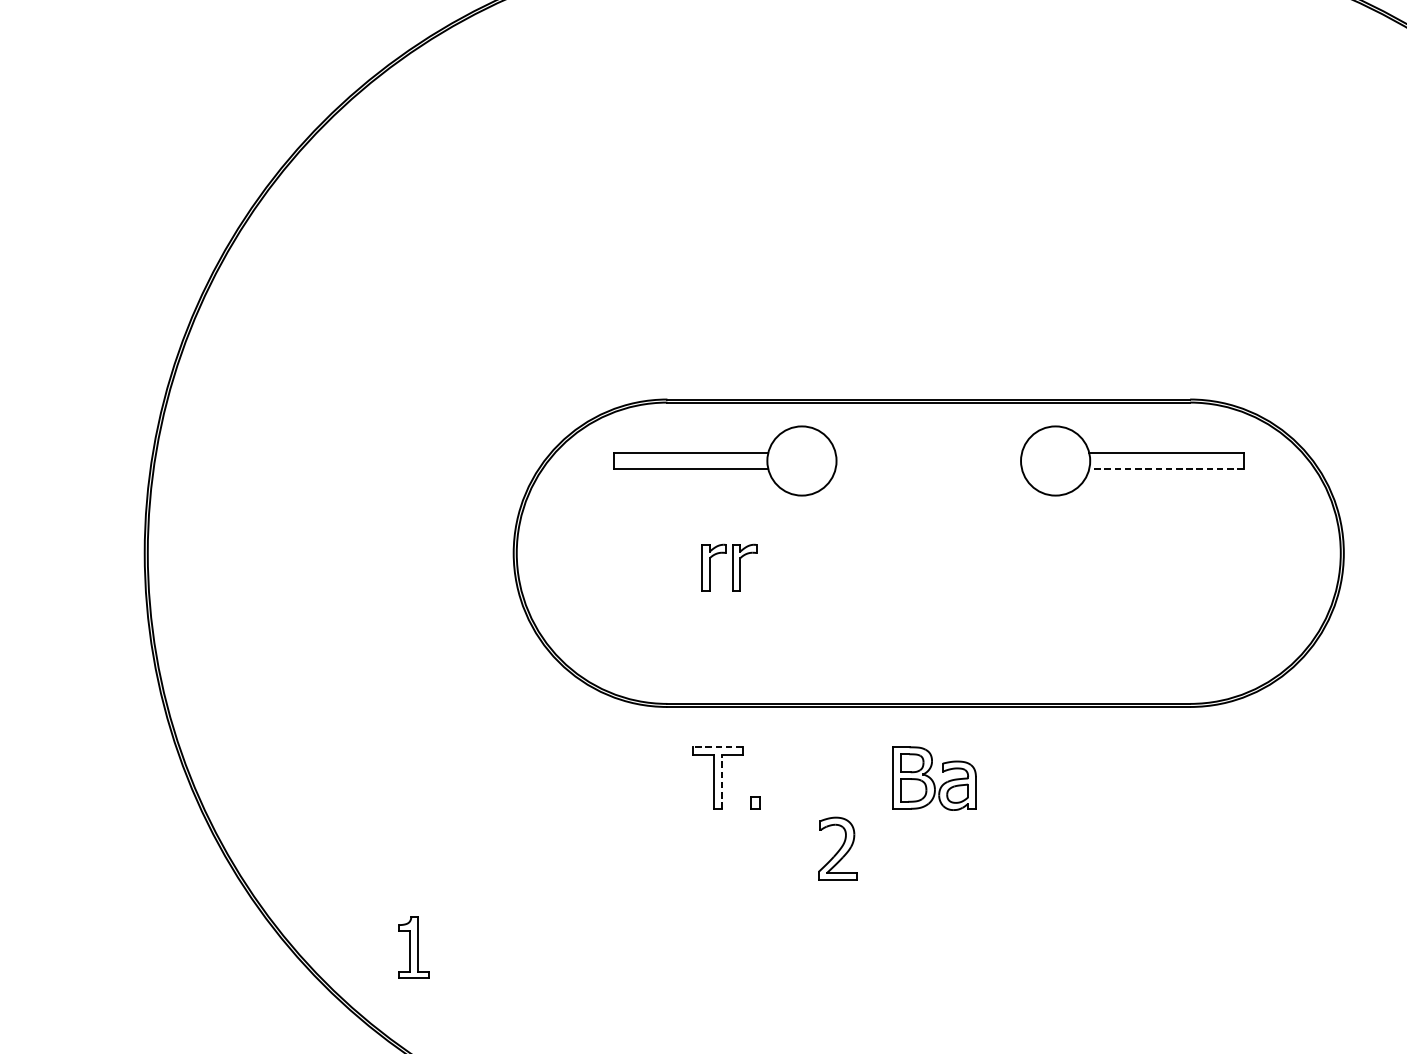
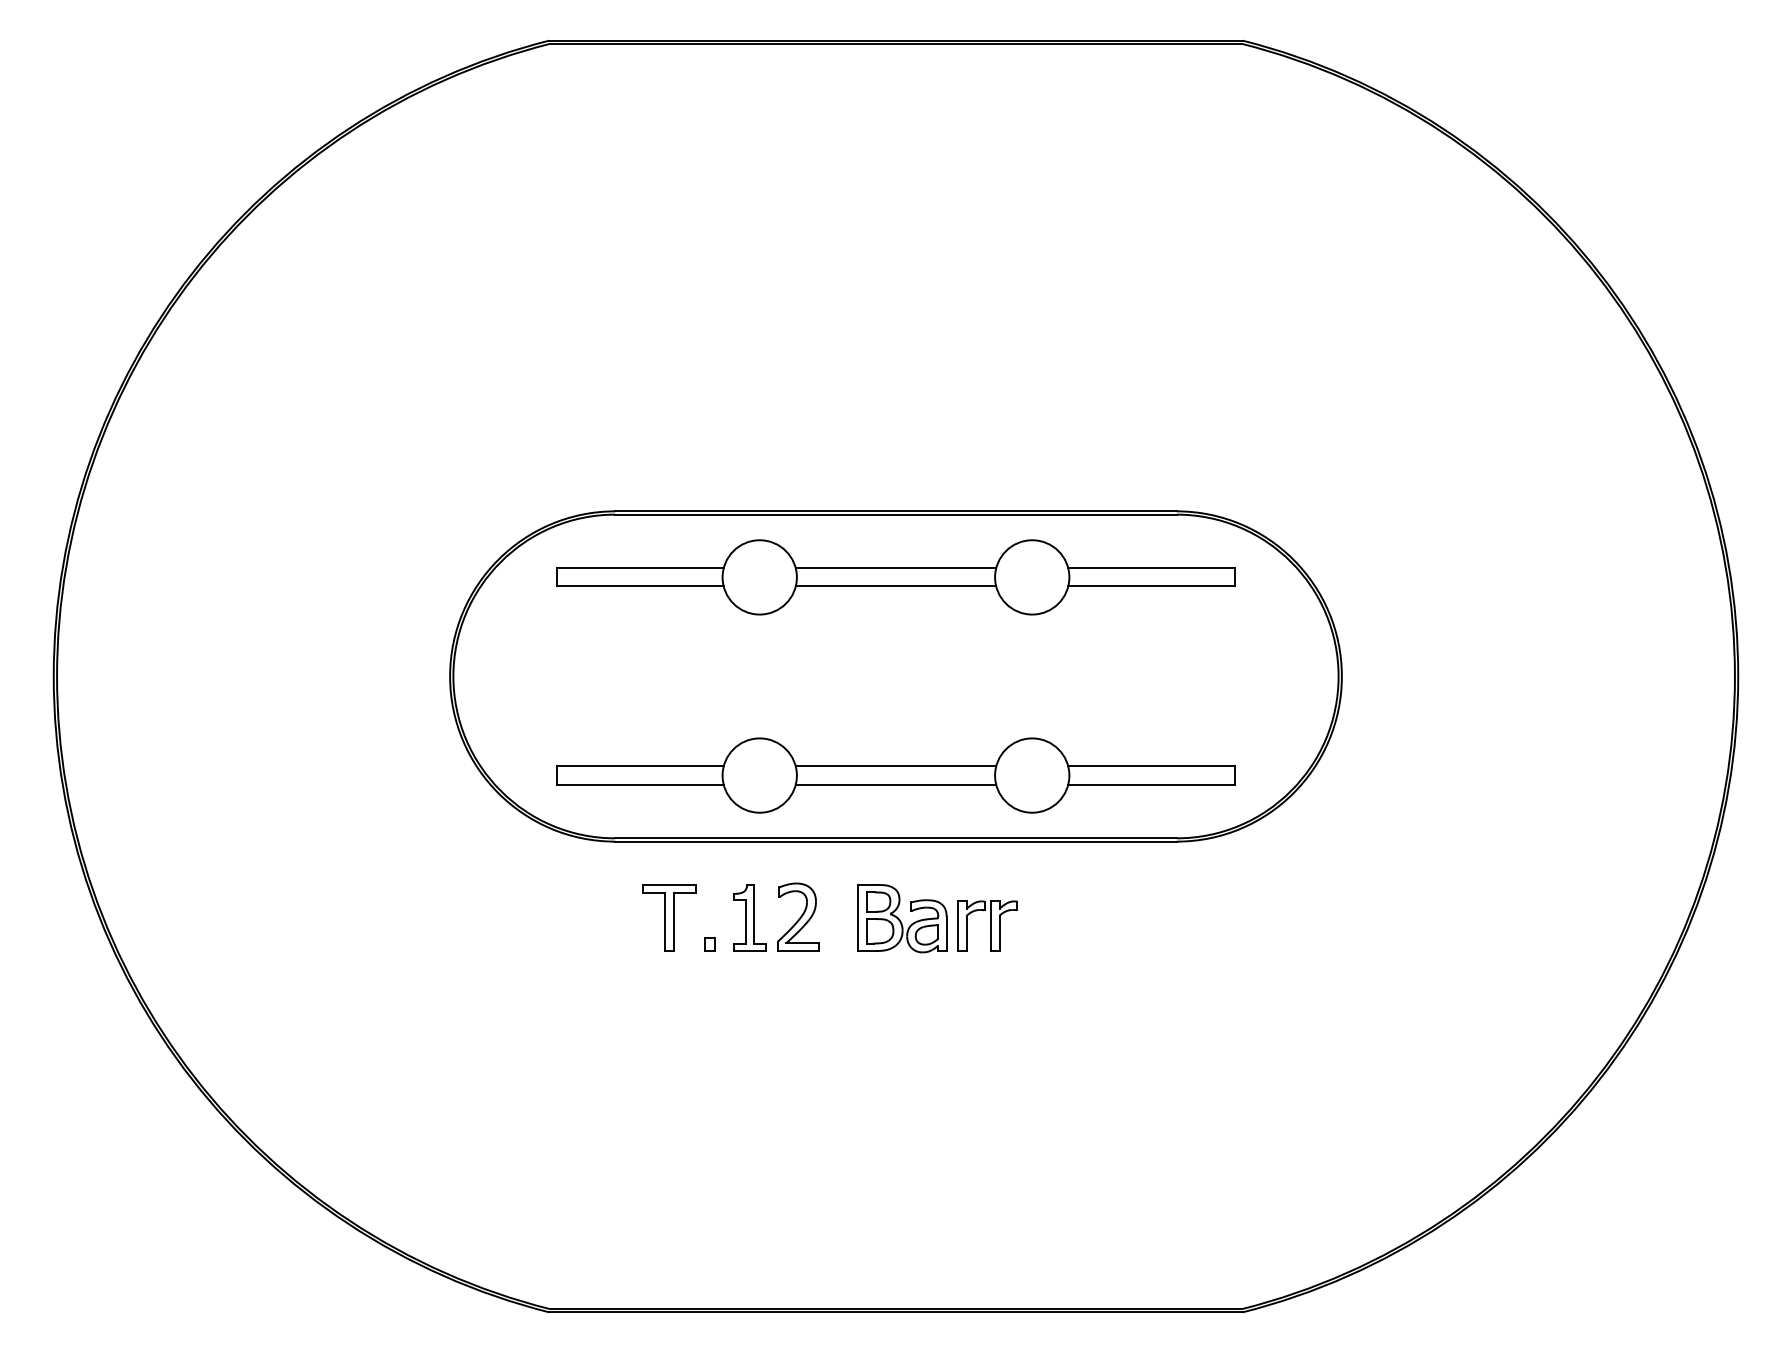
line: (928, 452) -> (895, 568), added
line: (928, 469) -> (895, 586), added
line: (1165, 469) -> (1150, 586), dashed -> solid
part: (729, 567) -> (987, 925), moved
part: (928, 645) -> (895, 775), added
line: (717, 746) -> (669, 884), dashed -> solid
line: (721, 781) -> (673, 921), dashed -> solid
part: (838, 848) -> (798, 916), moved
part: (413, 947) -> (749, 917), moved

